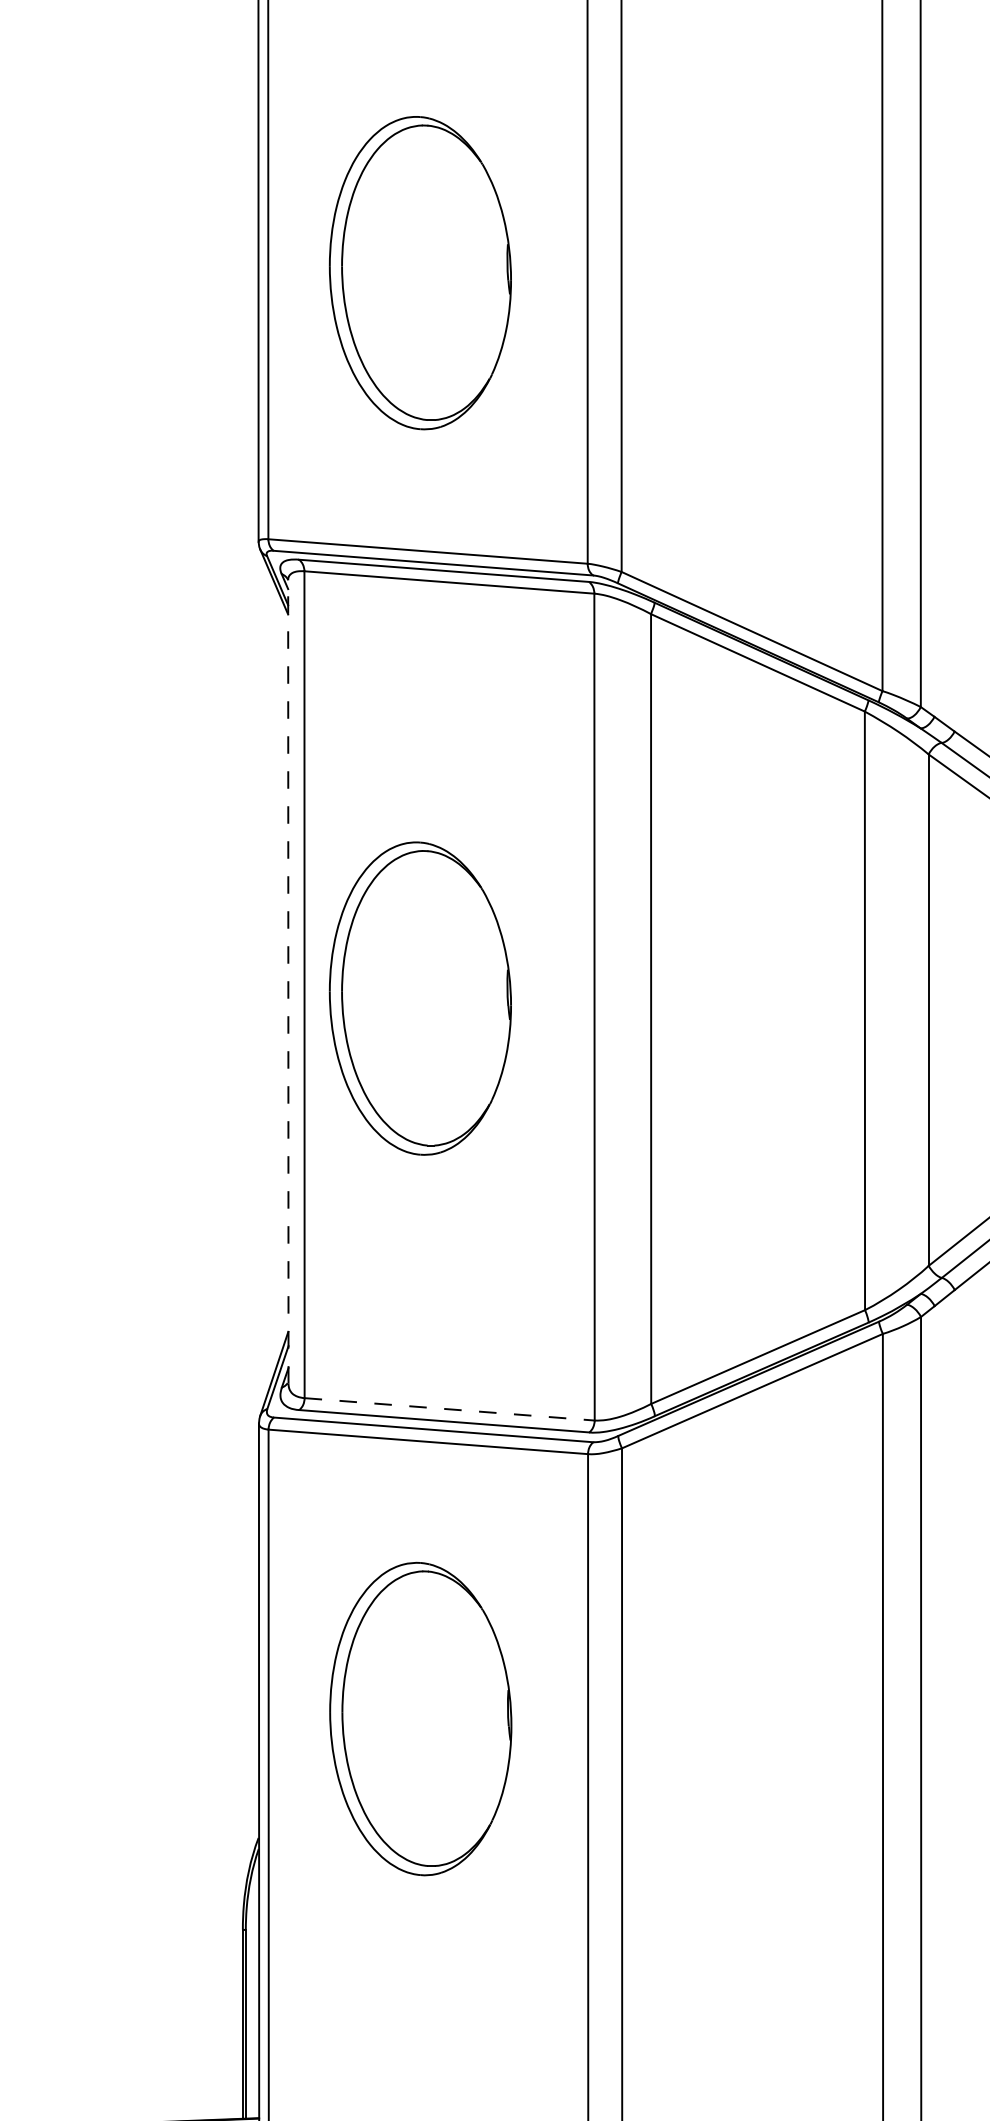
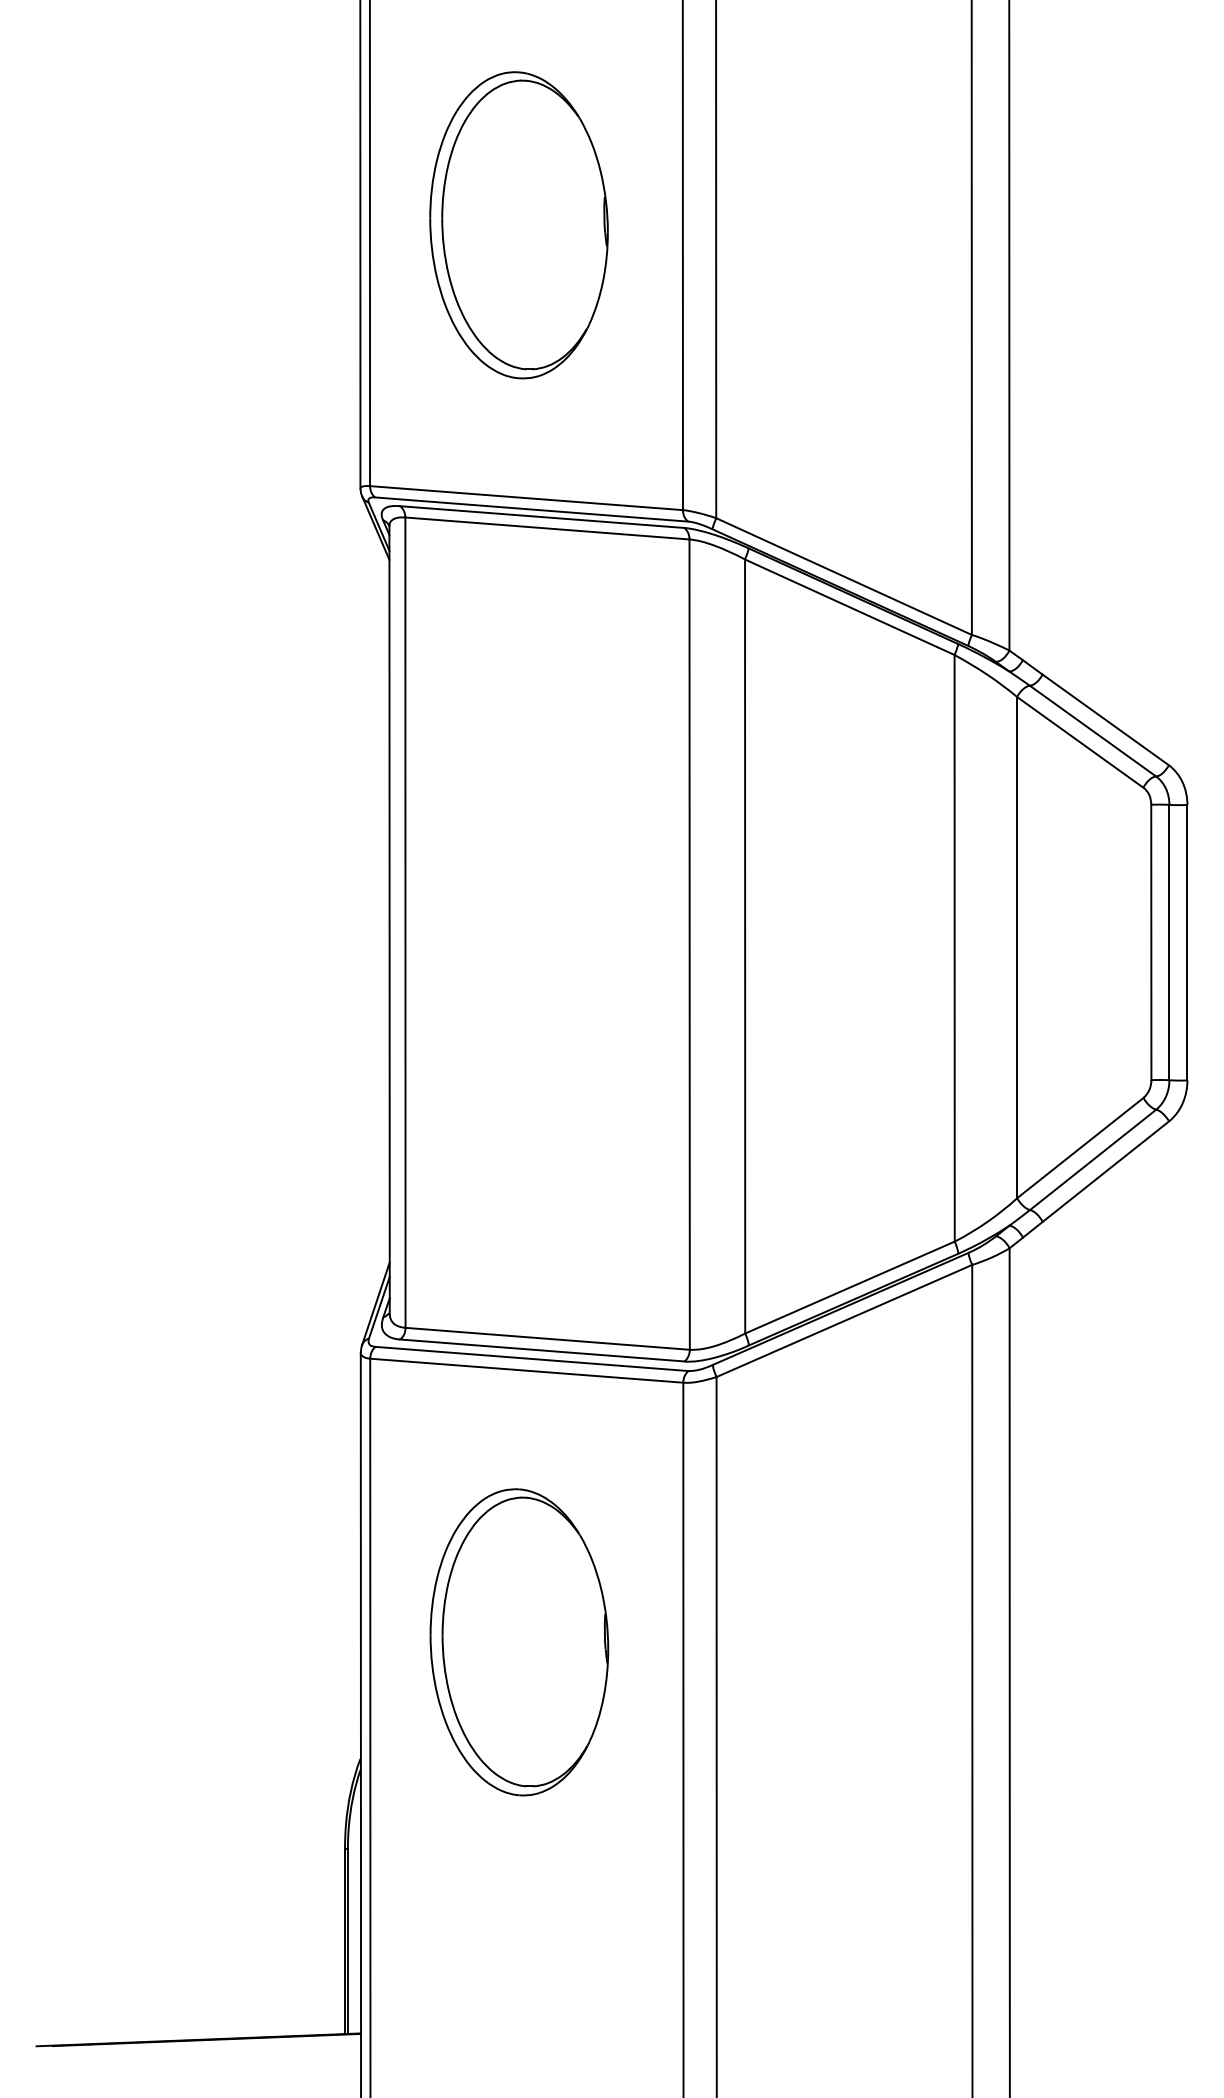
line: (288, 981) -> (389, 919), dashed -> solid
part: (419, 998) -> (518, 936), removed
line: (449, 1409) -> (547, 1338), dashed -> solid

